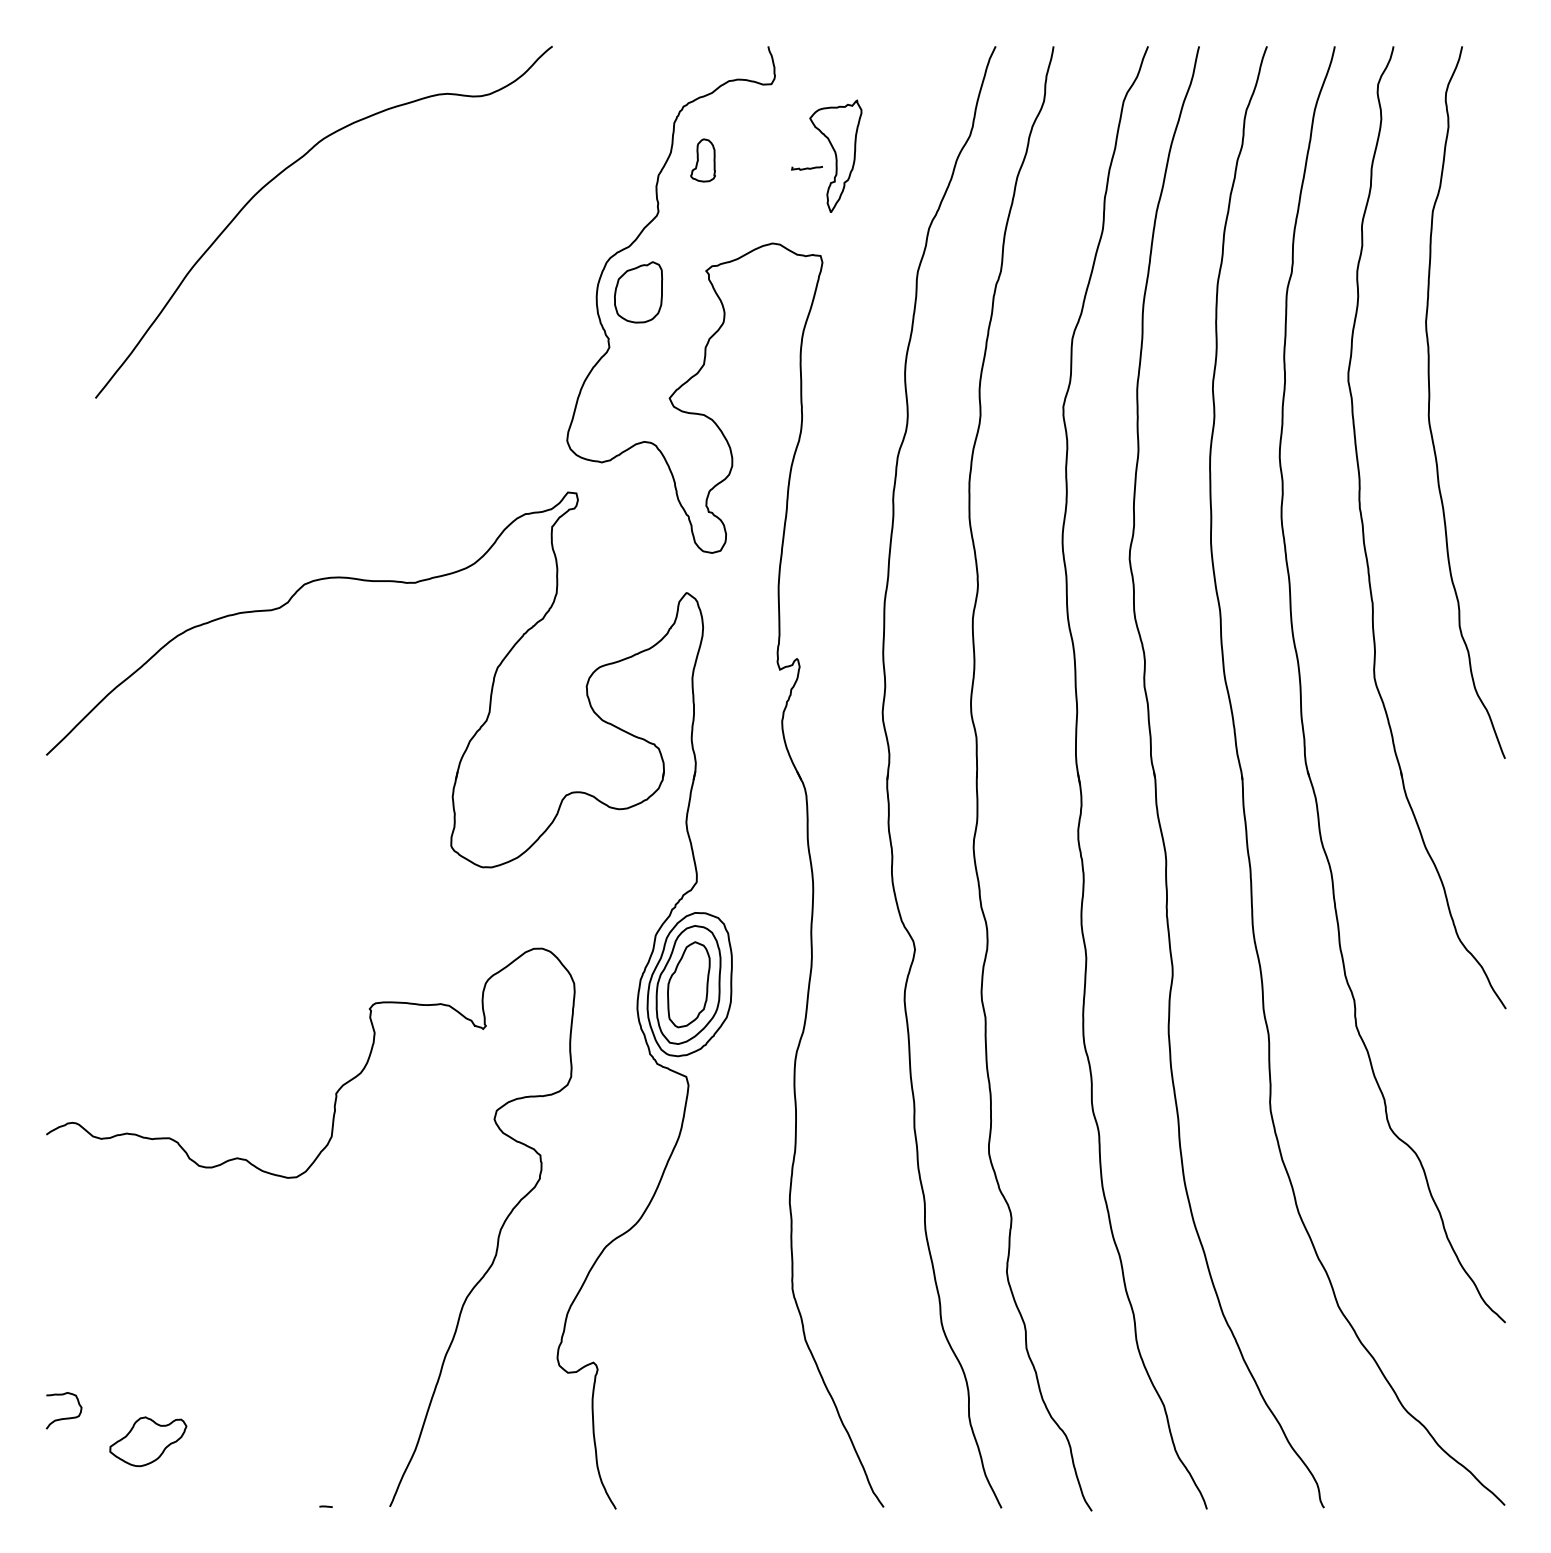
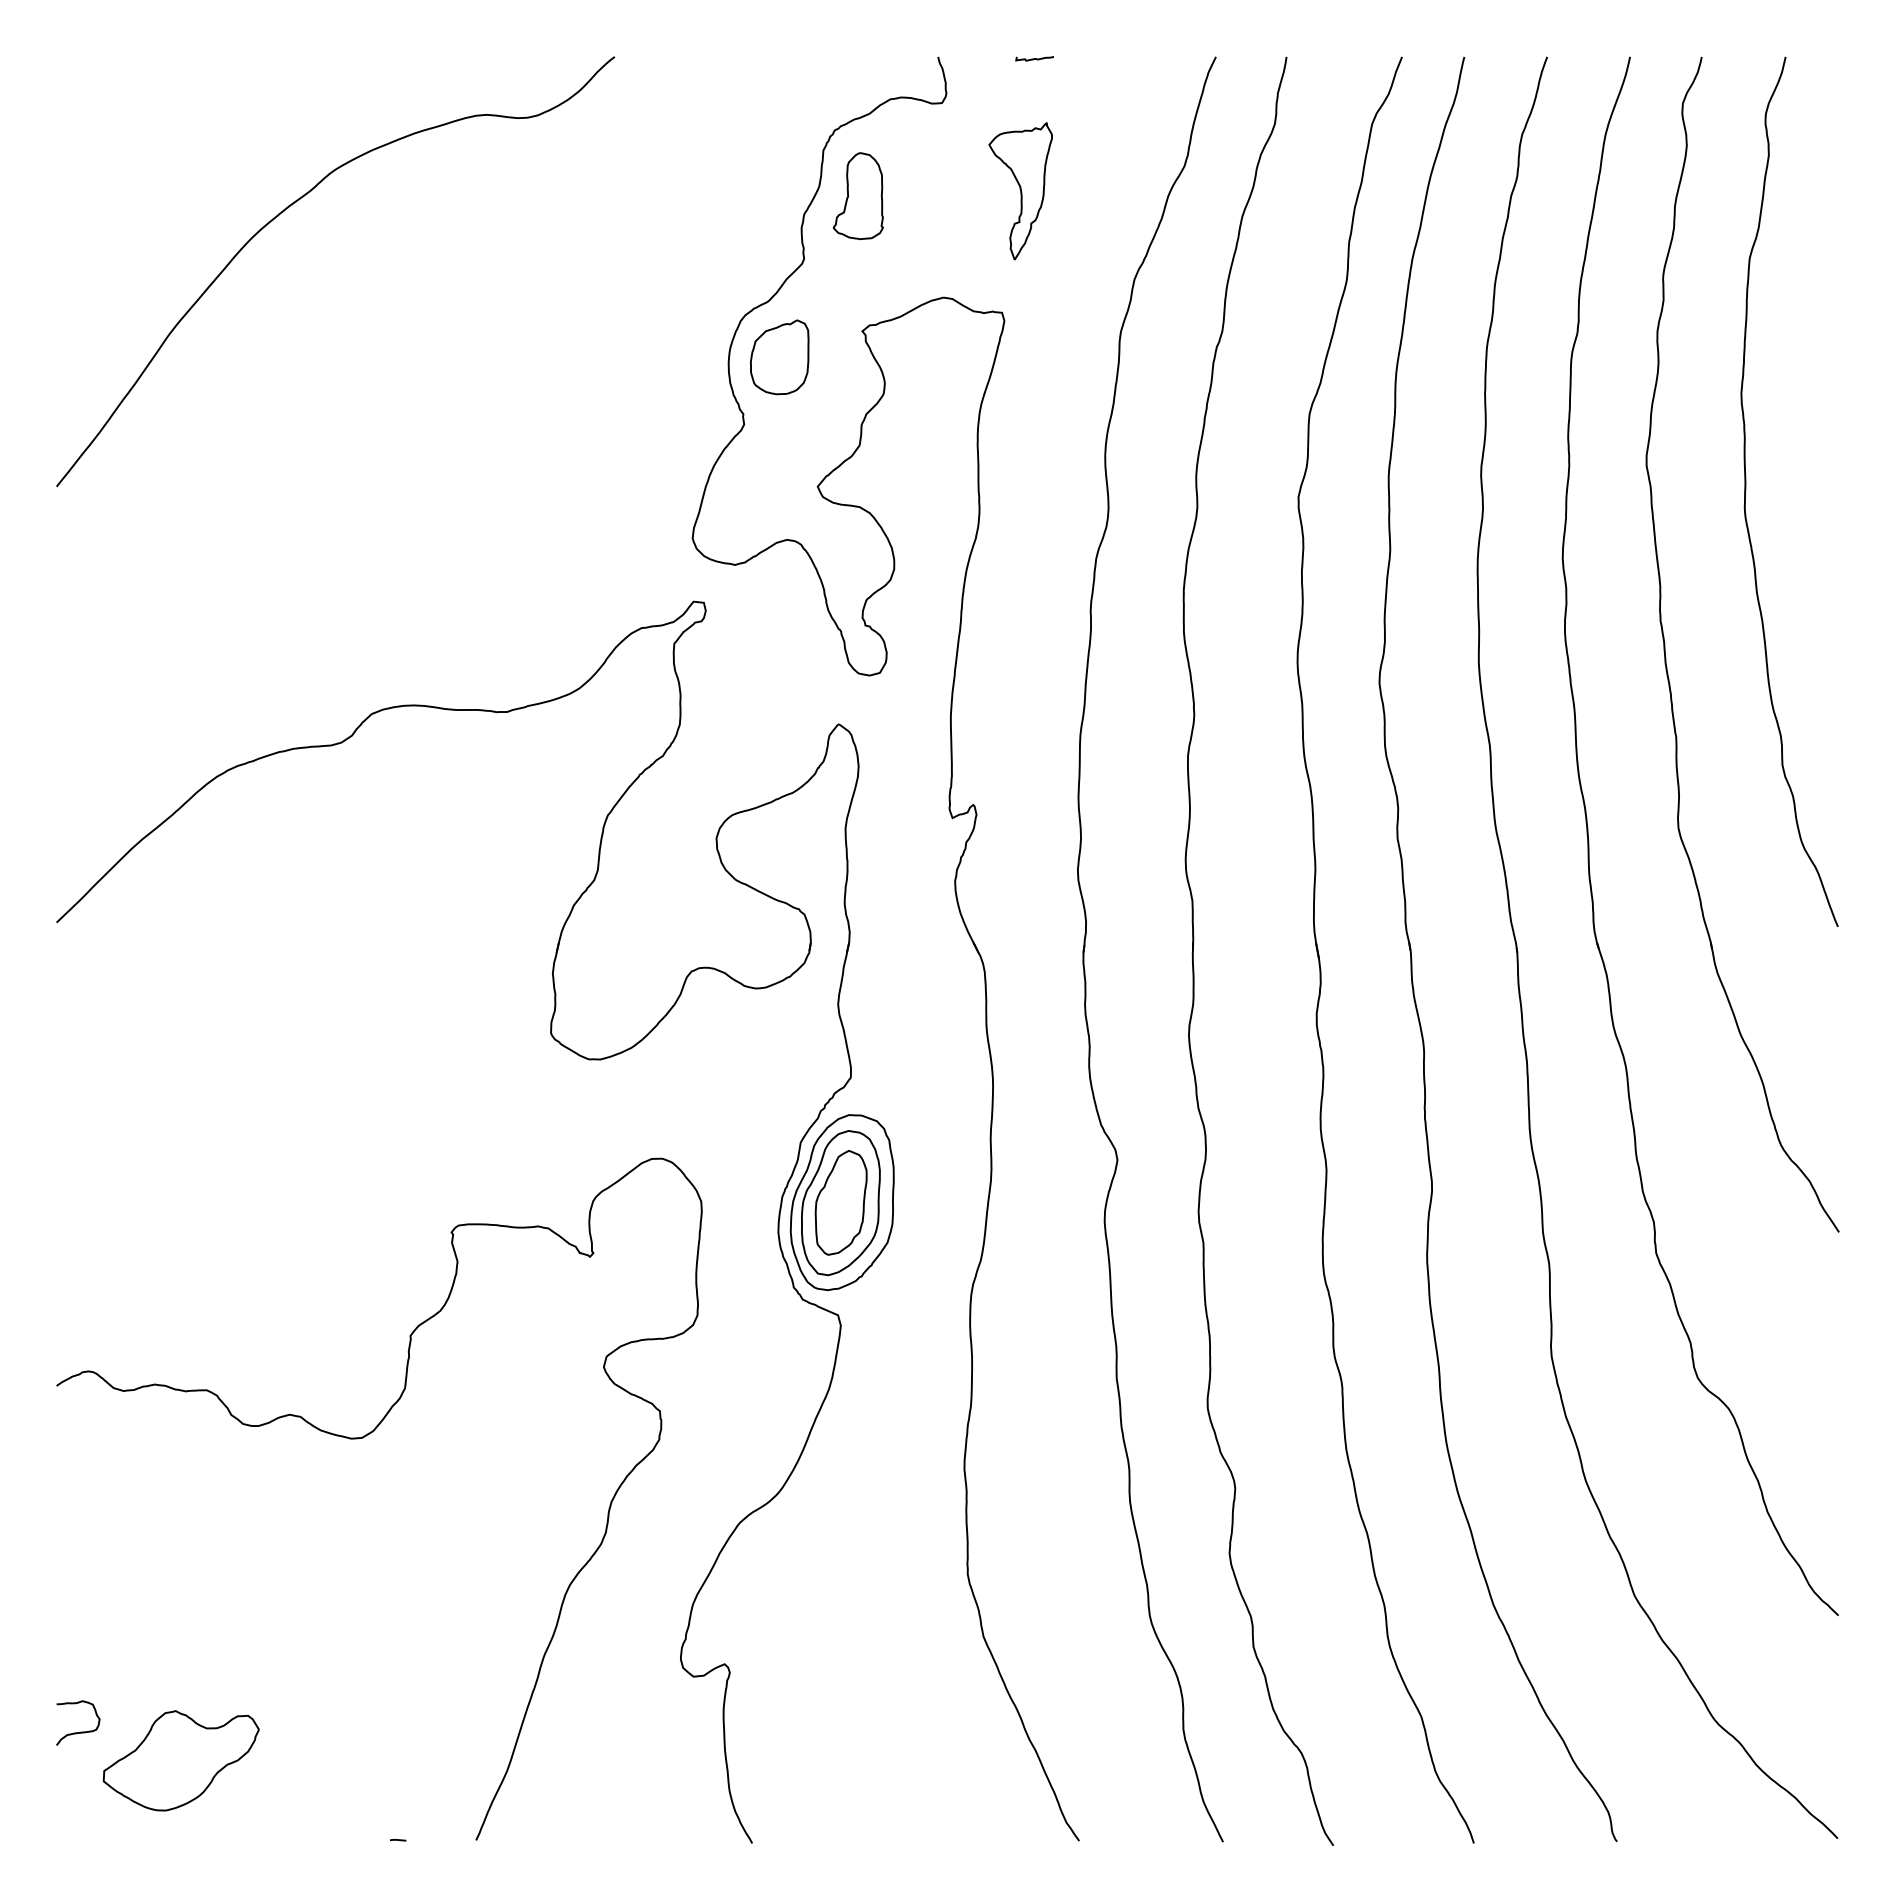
part: (703, 160) -> (858, 196), size x1.67
curve: (807, 168) -> (1034, 58), moved
curve: (285, 170) -> (288, 208), moved
part: (147, 1441) -> (180, 1760), size x1.67

